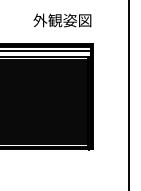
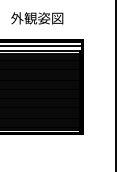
text: (62, 20) -> (37, 18), moved

